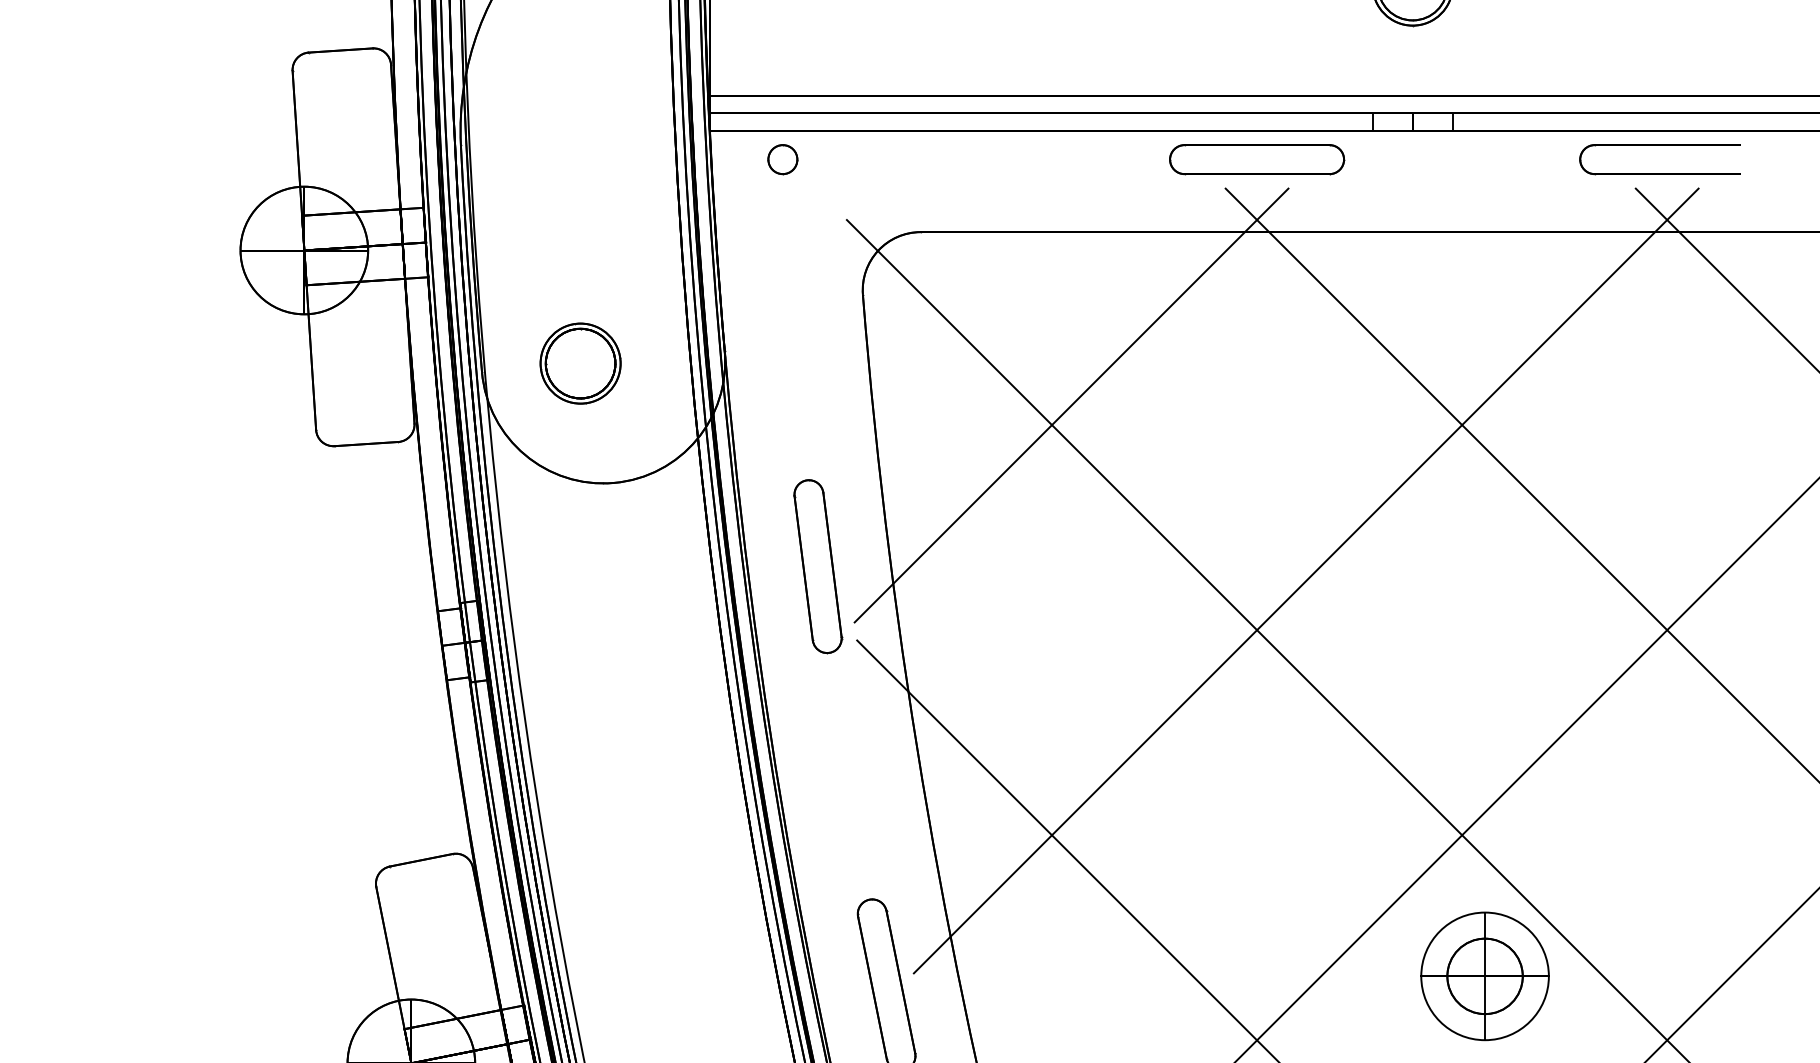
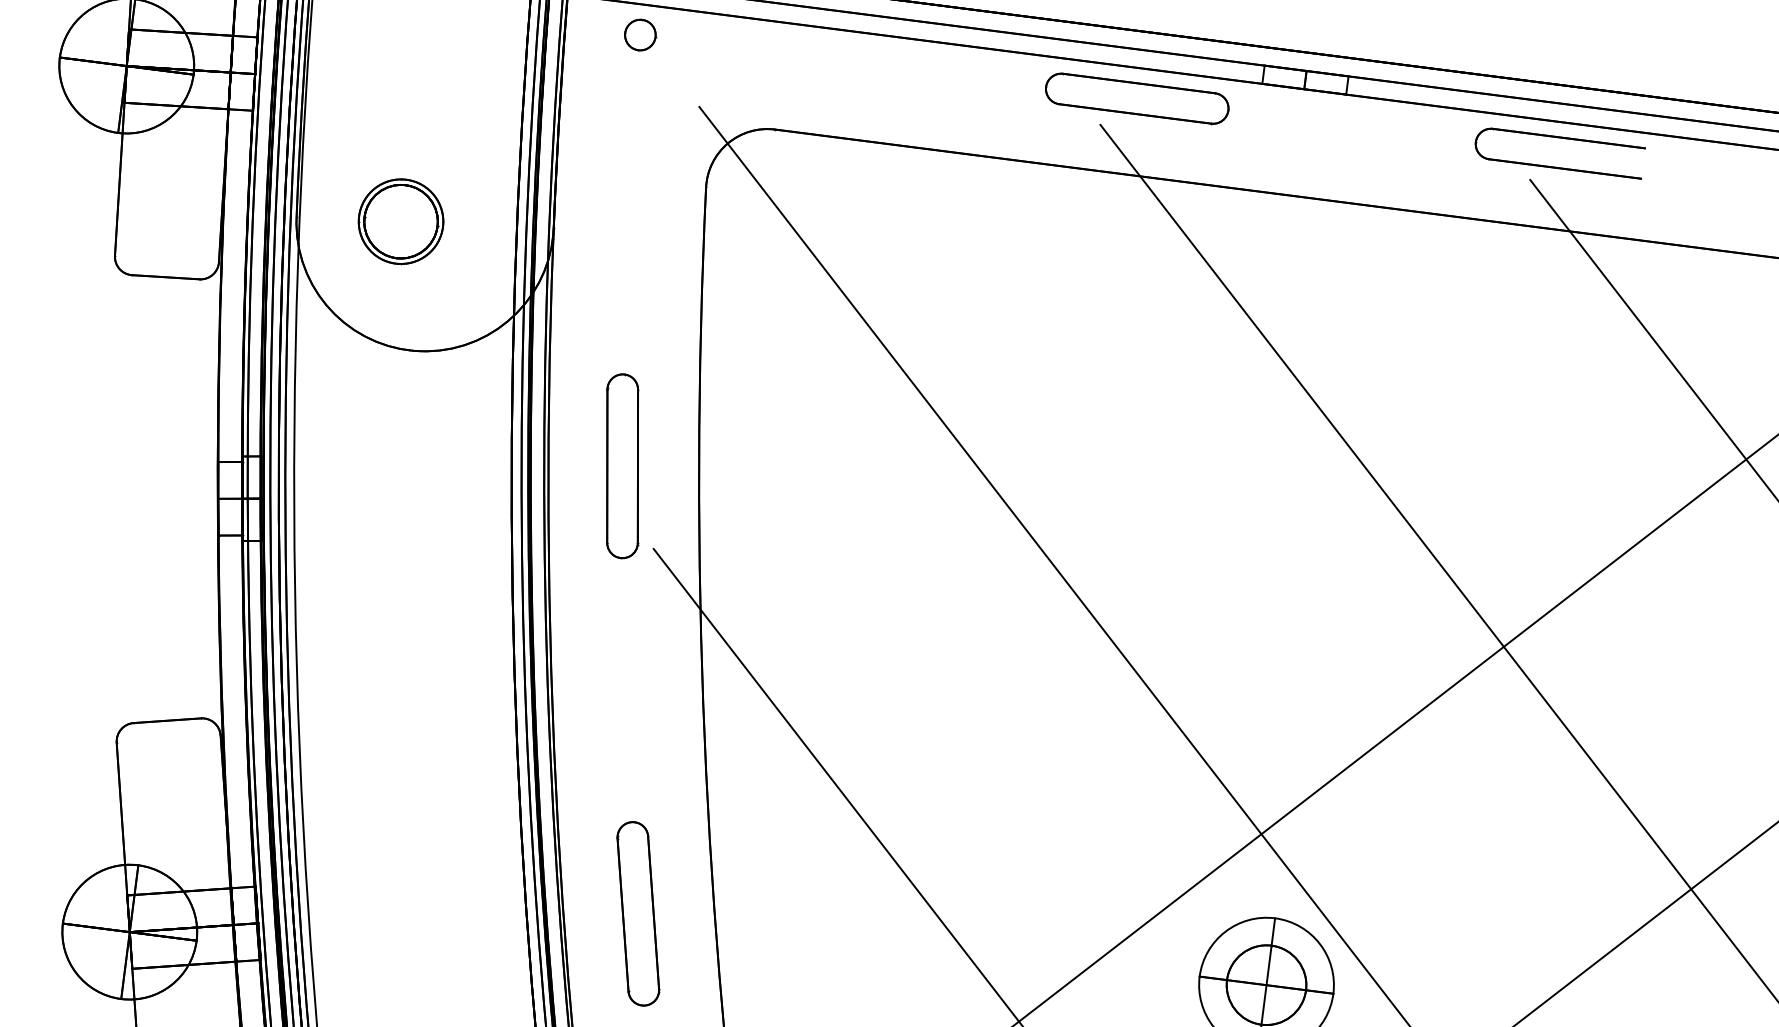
line: (1071, 405) -> (909, 331), removed
line: (1305, 580) -> (1131, 546), removed

